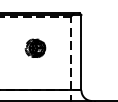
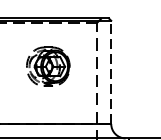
part: (35, 47) -> (48, 65), size x1.6
line: (81, 52) -> (111, 72), solid -> dashed

